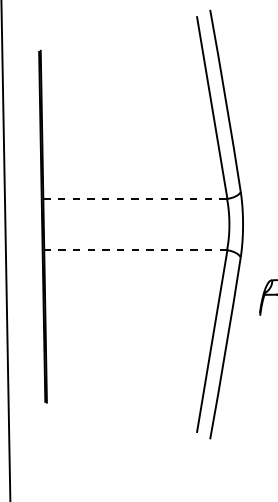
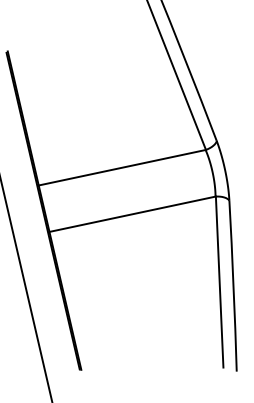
line: (135, 198) -> (122, 167), dashed -> solid
line: (135, 250) -> (132, 214), dashed -> solid

